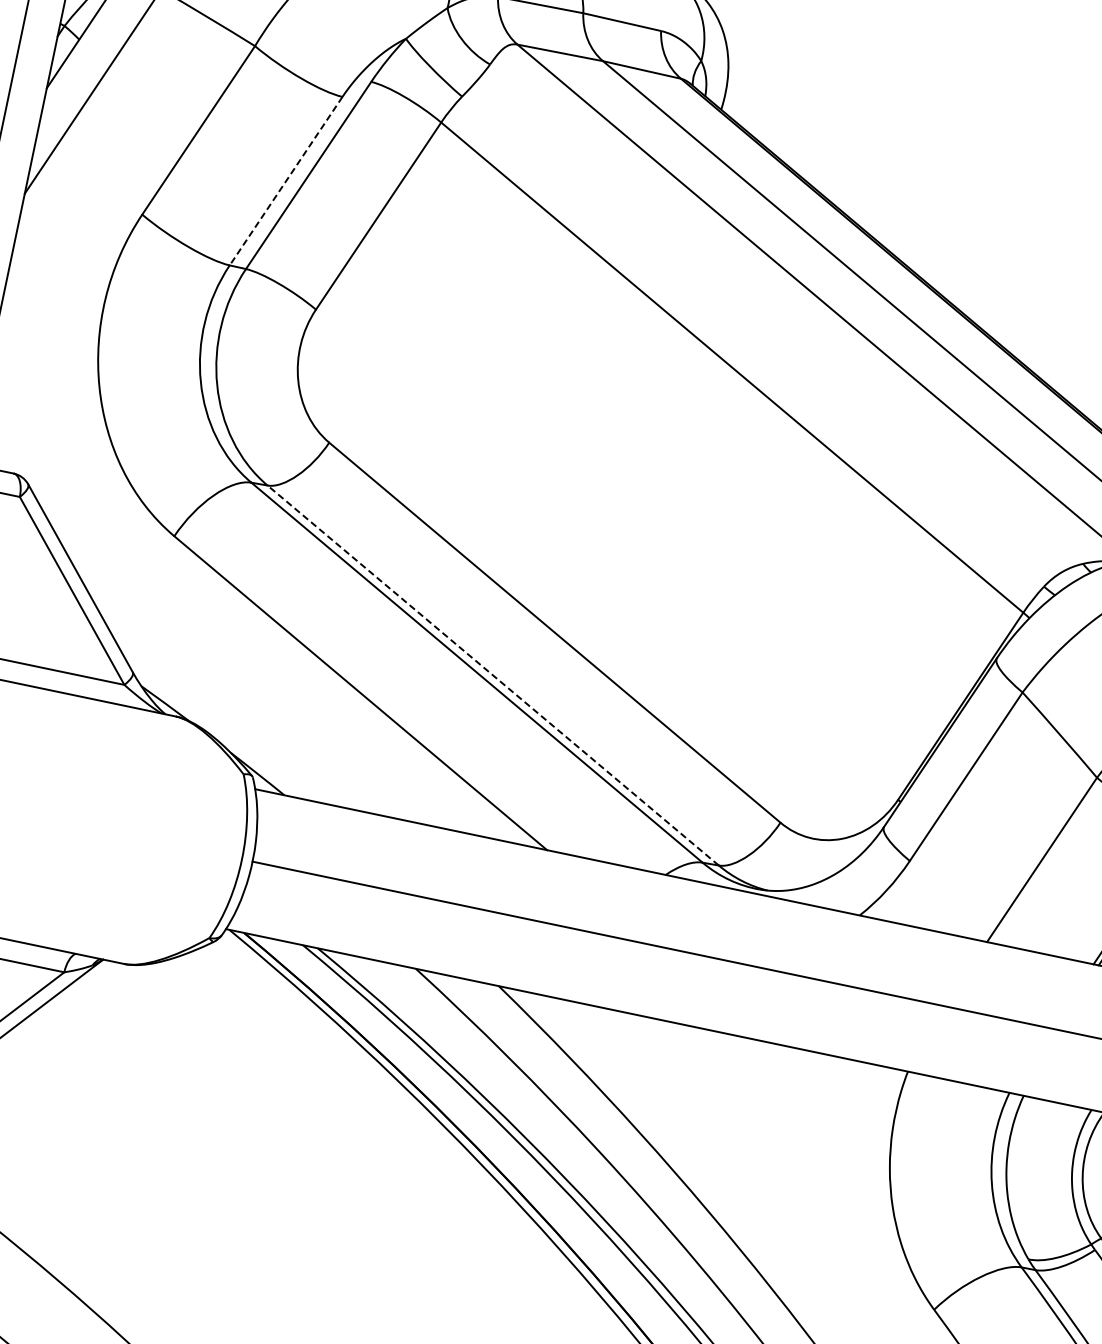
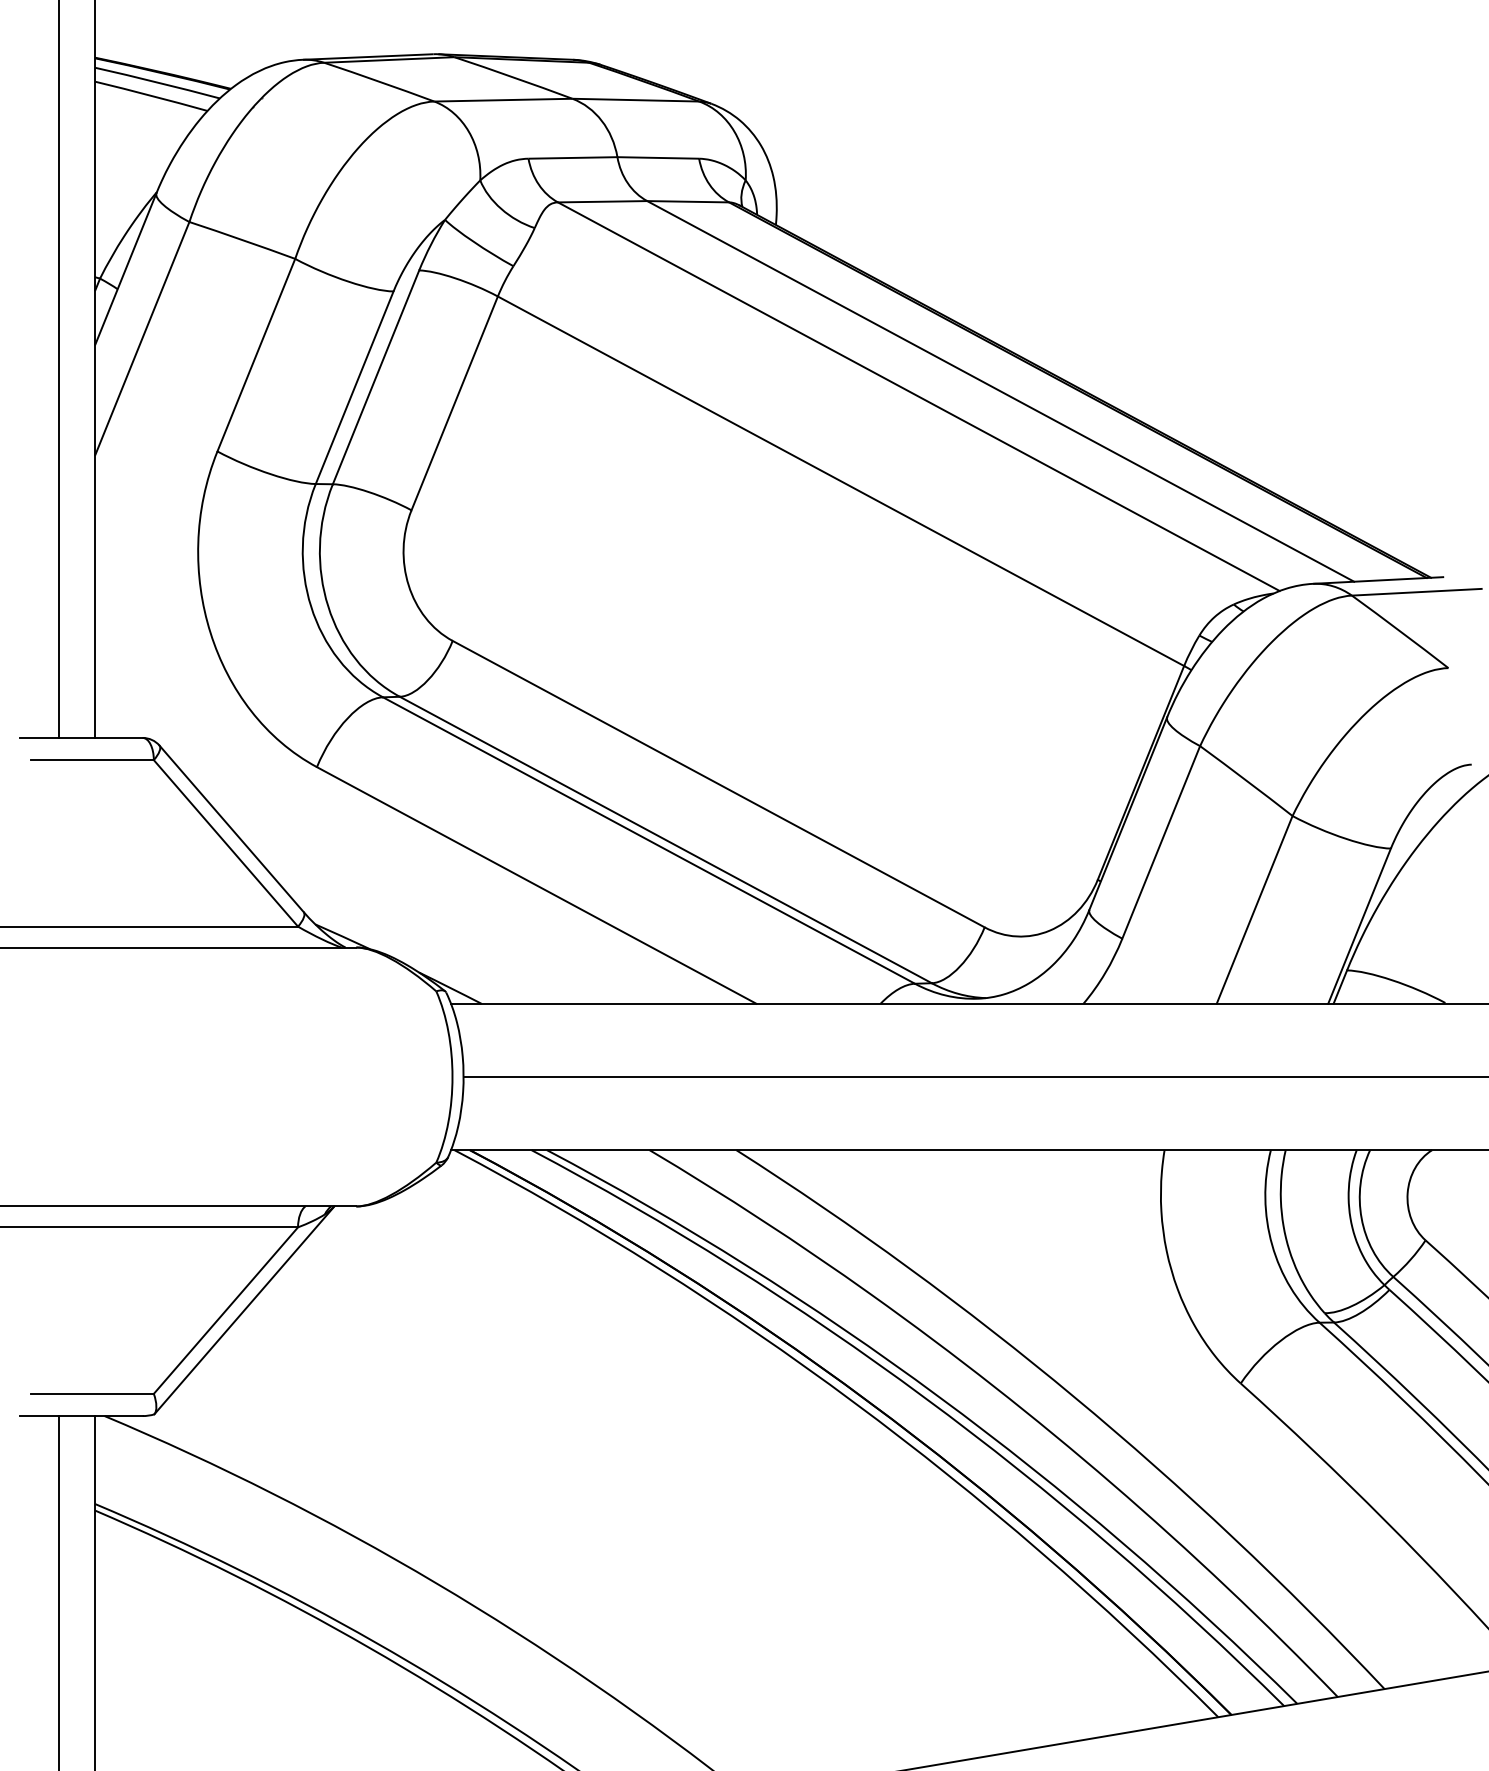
line: (286, 180) -> (354, 387), dashed -> solid
line: (493, 674) -> (665, 839), dashed -> solid

